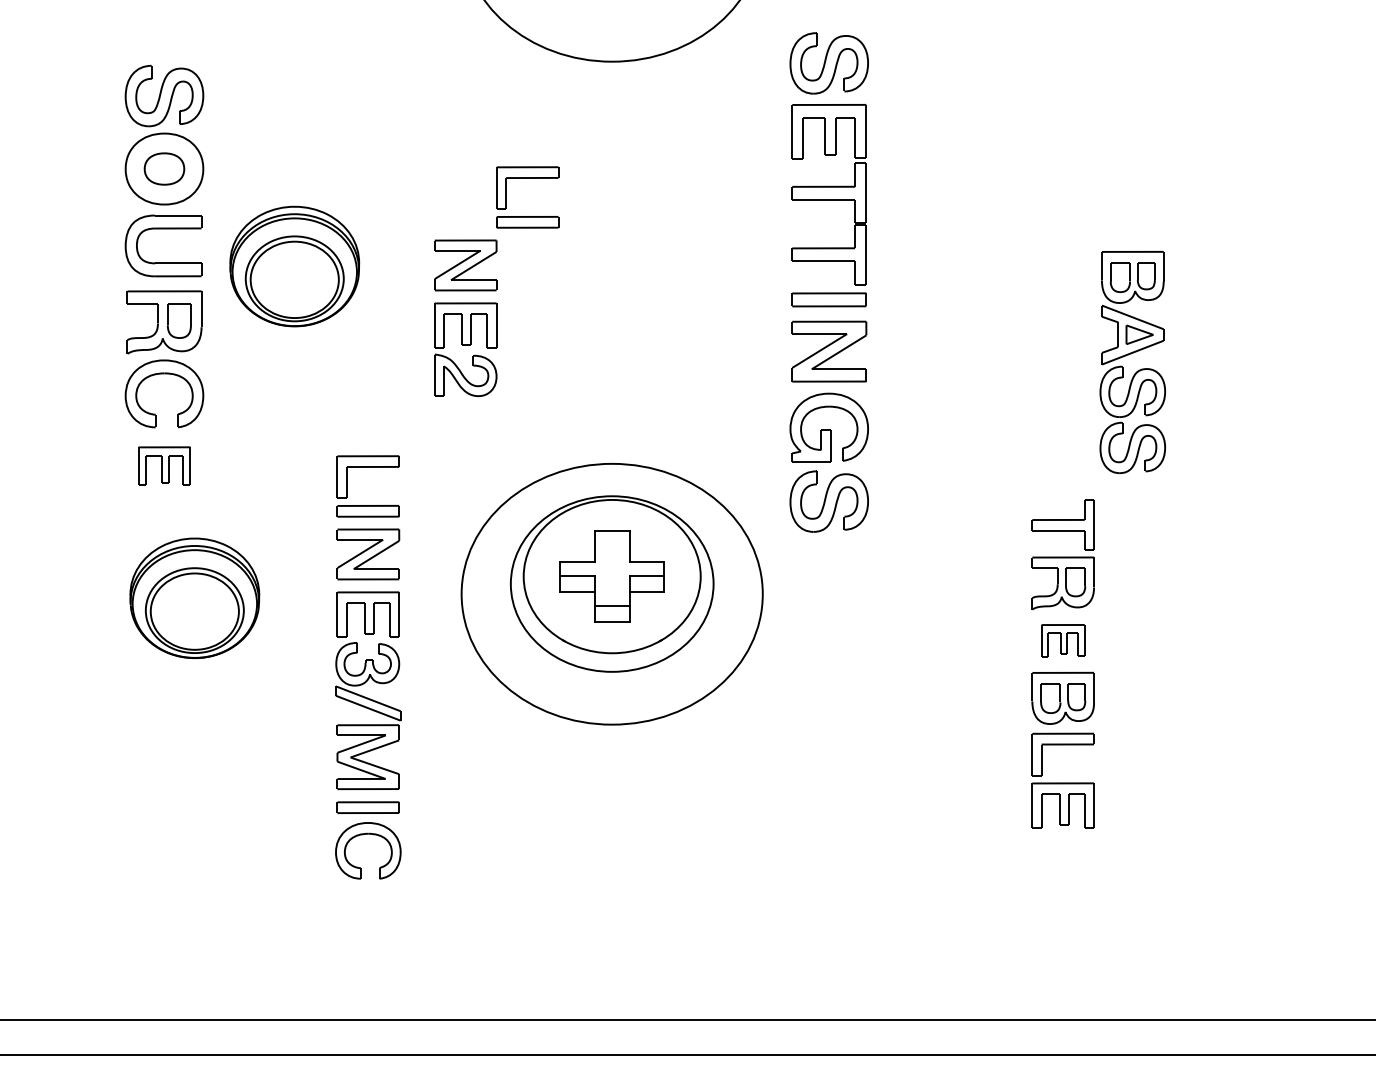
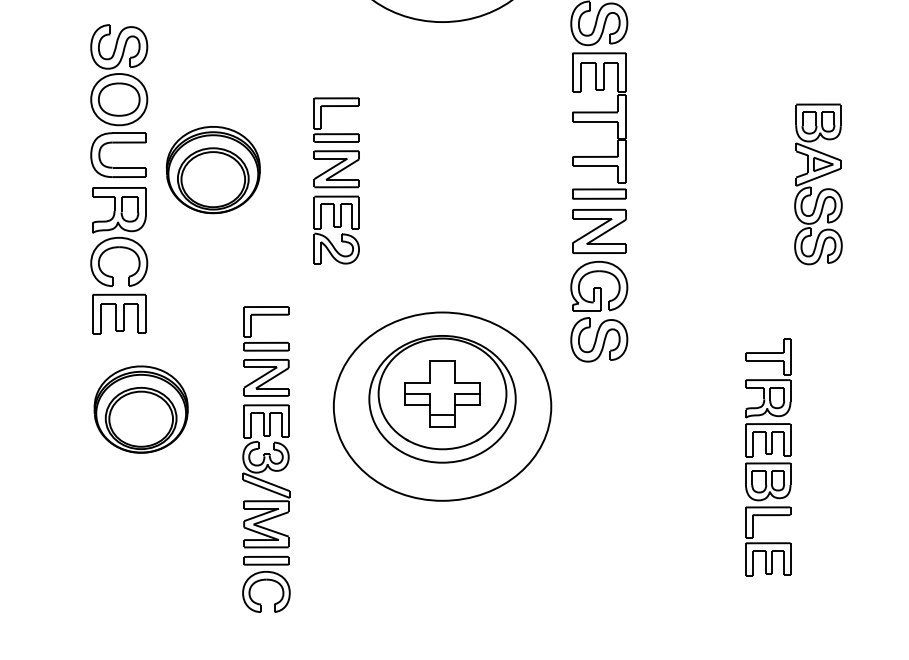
part: (164, 168) -> (119, 99), size x1.43
part: (527, 178) -> (336, 106), moved
part: (1131, 354) -> (817, 178), moved
part: (164, 465) -> (119, 313), size x1.43
part: (1062, 640) -> (767, 440), size x1.43

